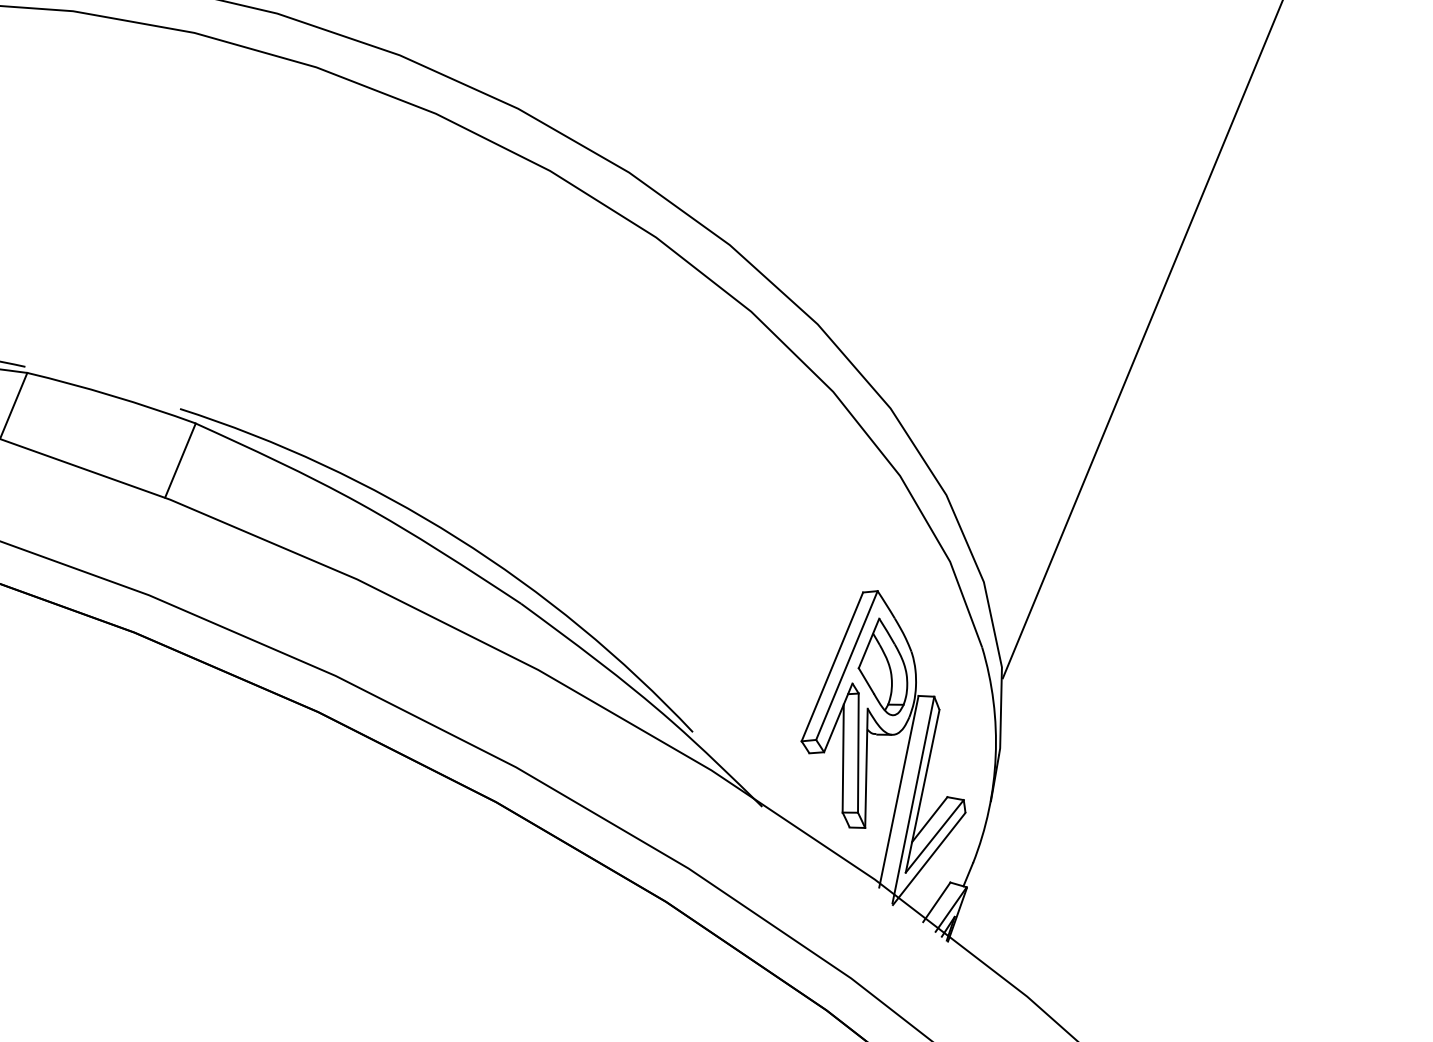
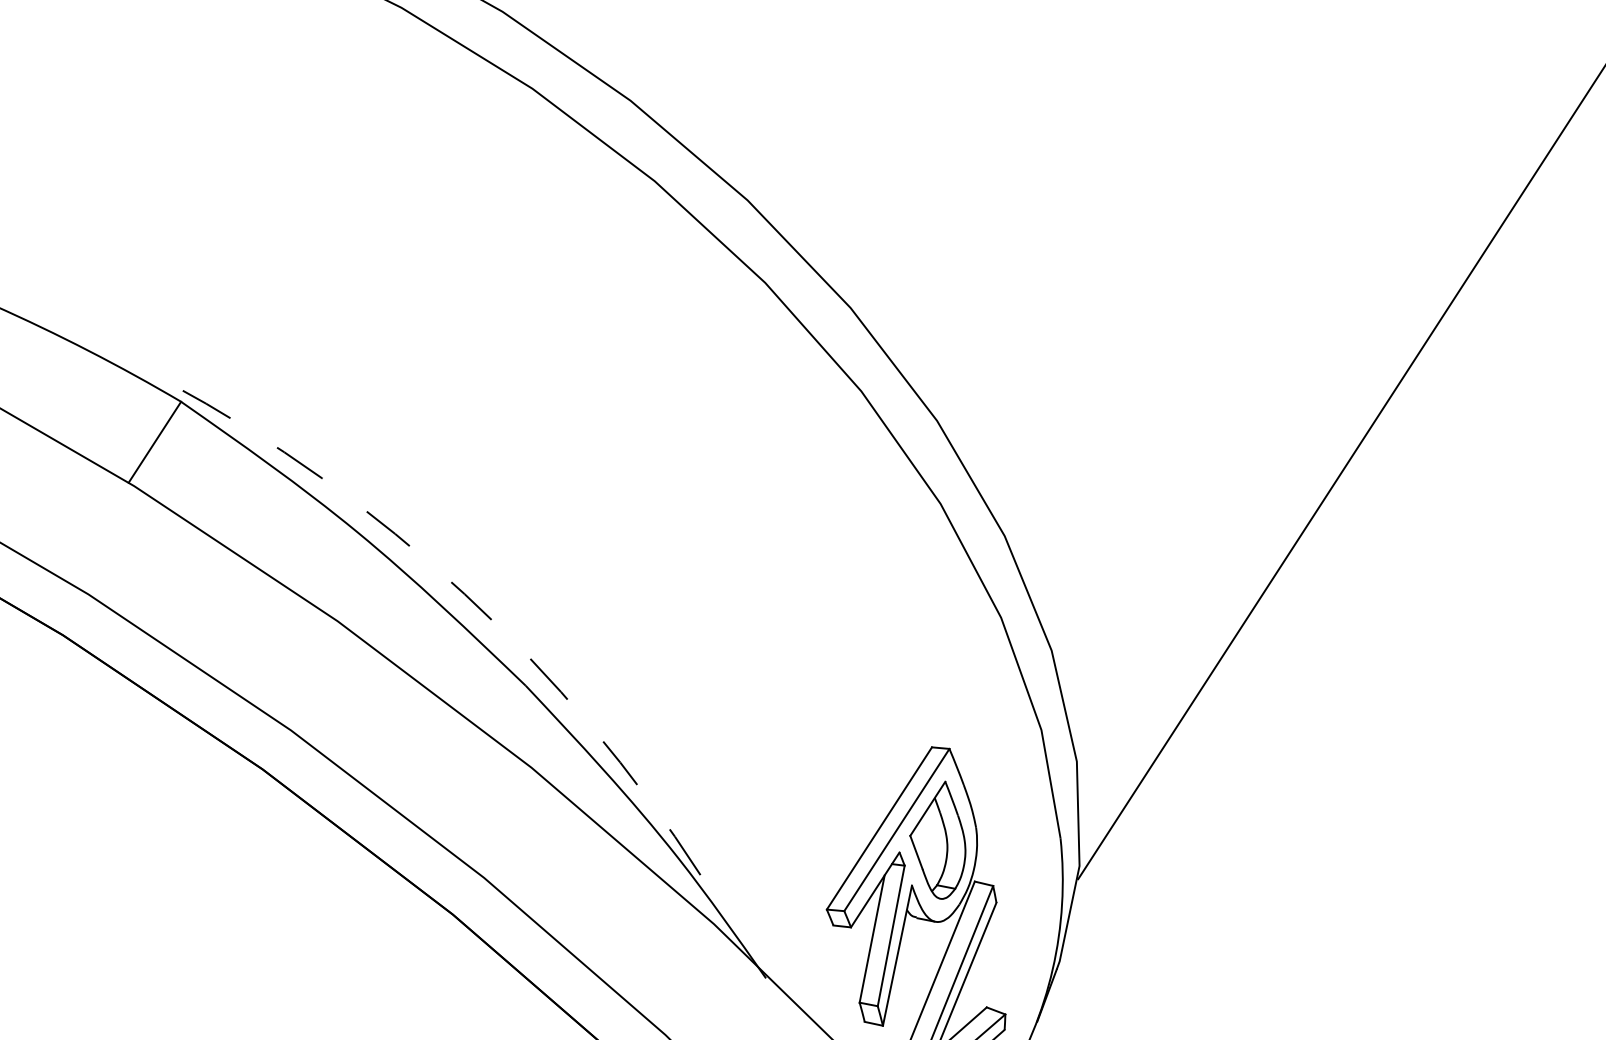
arc: (457, 537) -> (465, 593), solid -> dashed

